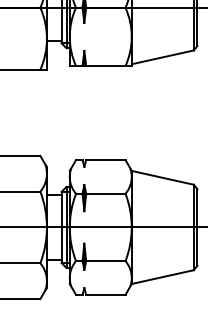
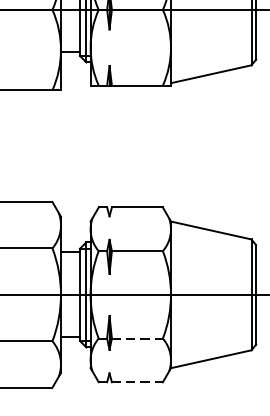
line: (105, 261) -> (136, 338), solid -> dashed
line: (105, 294) -> (136, 381), solid -> dashed

